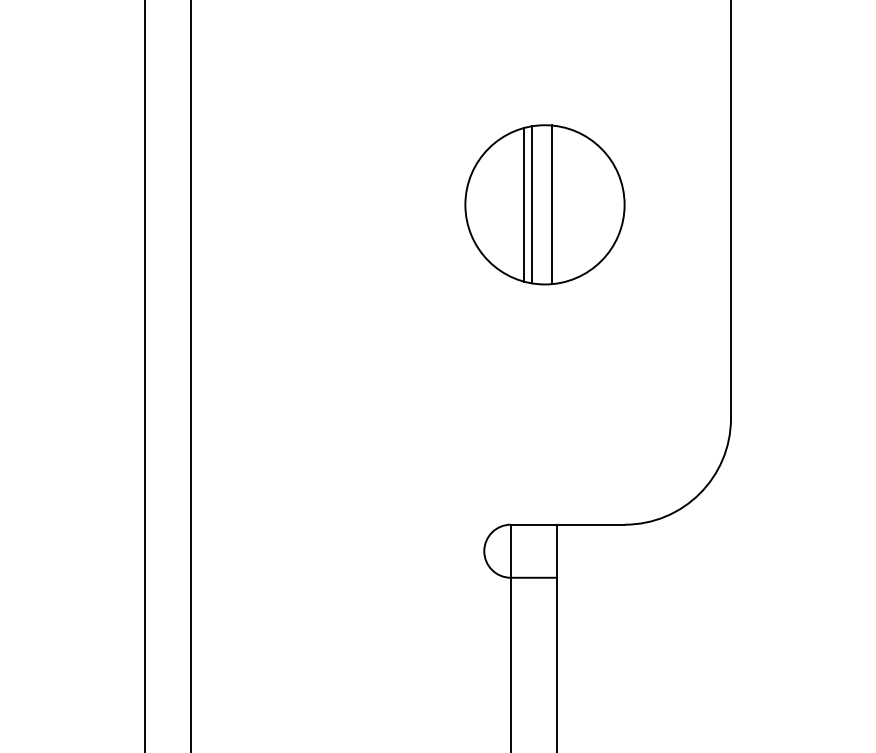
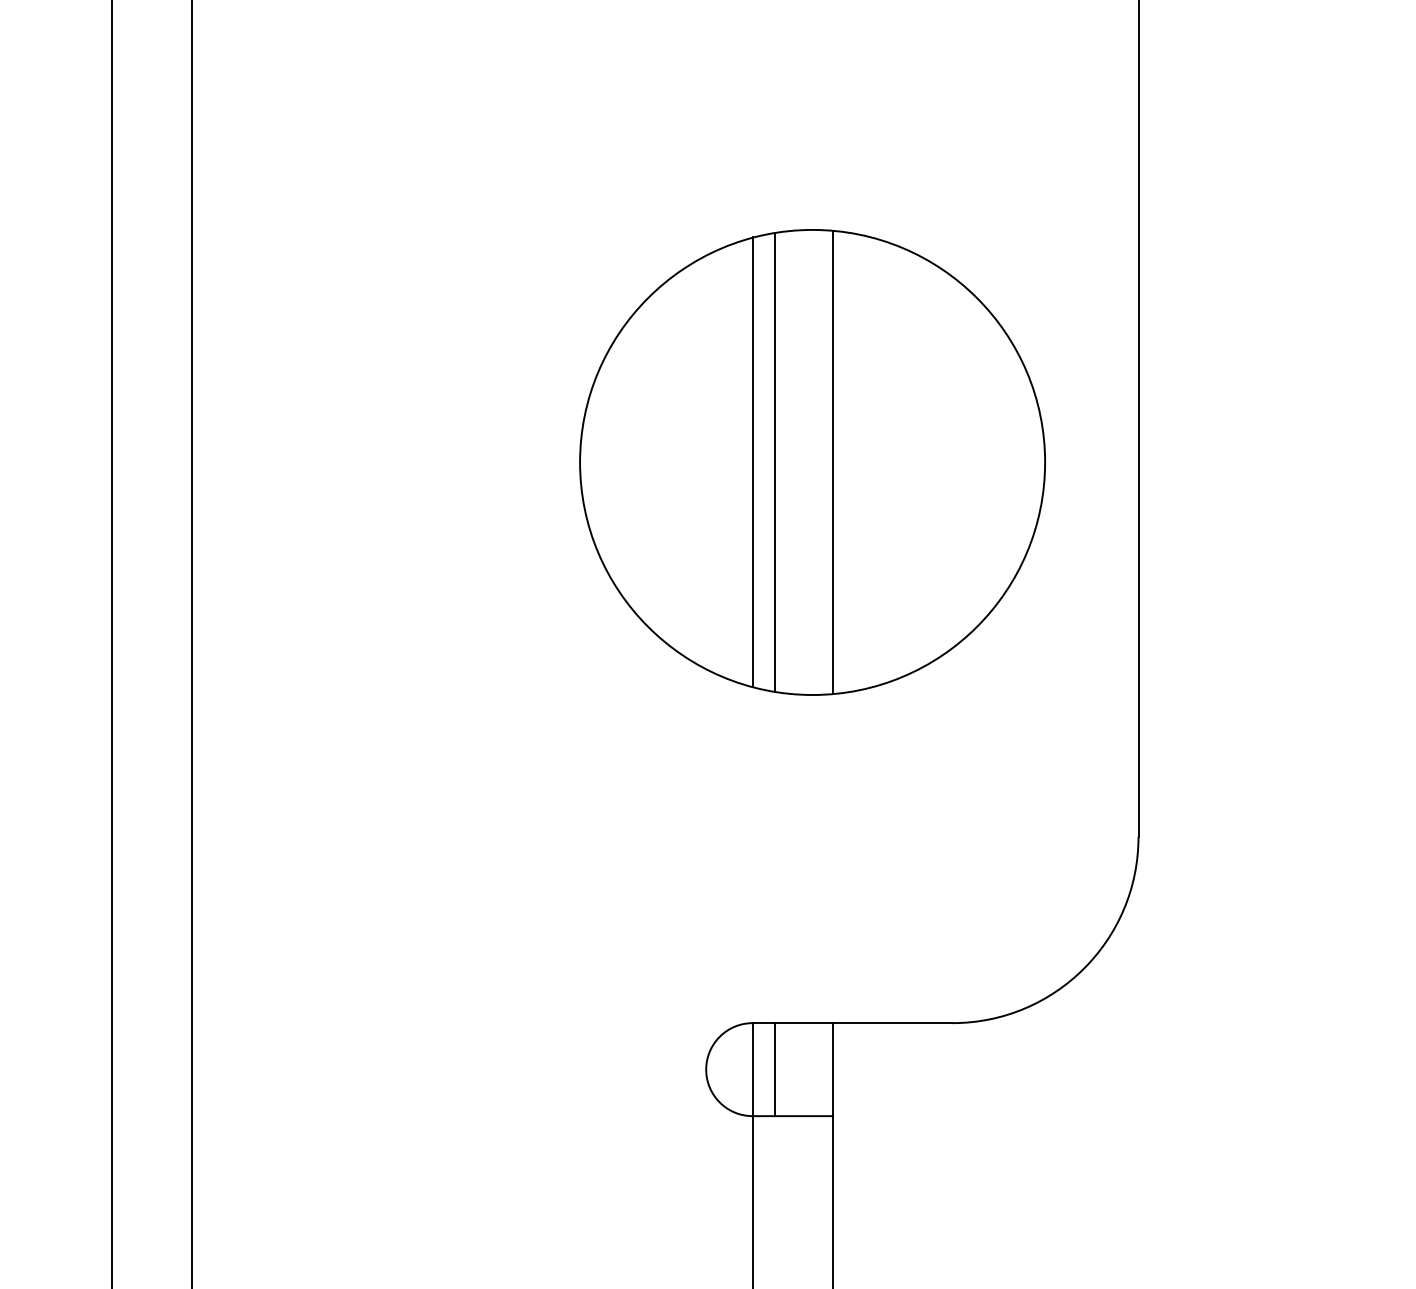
part: (544, 204) -> (811, 462), size x1.67
line: (523, 550) -> (774, 1068), added

